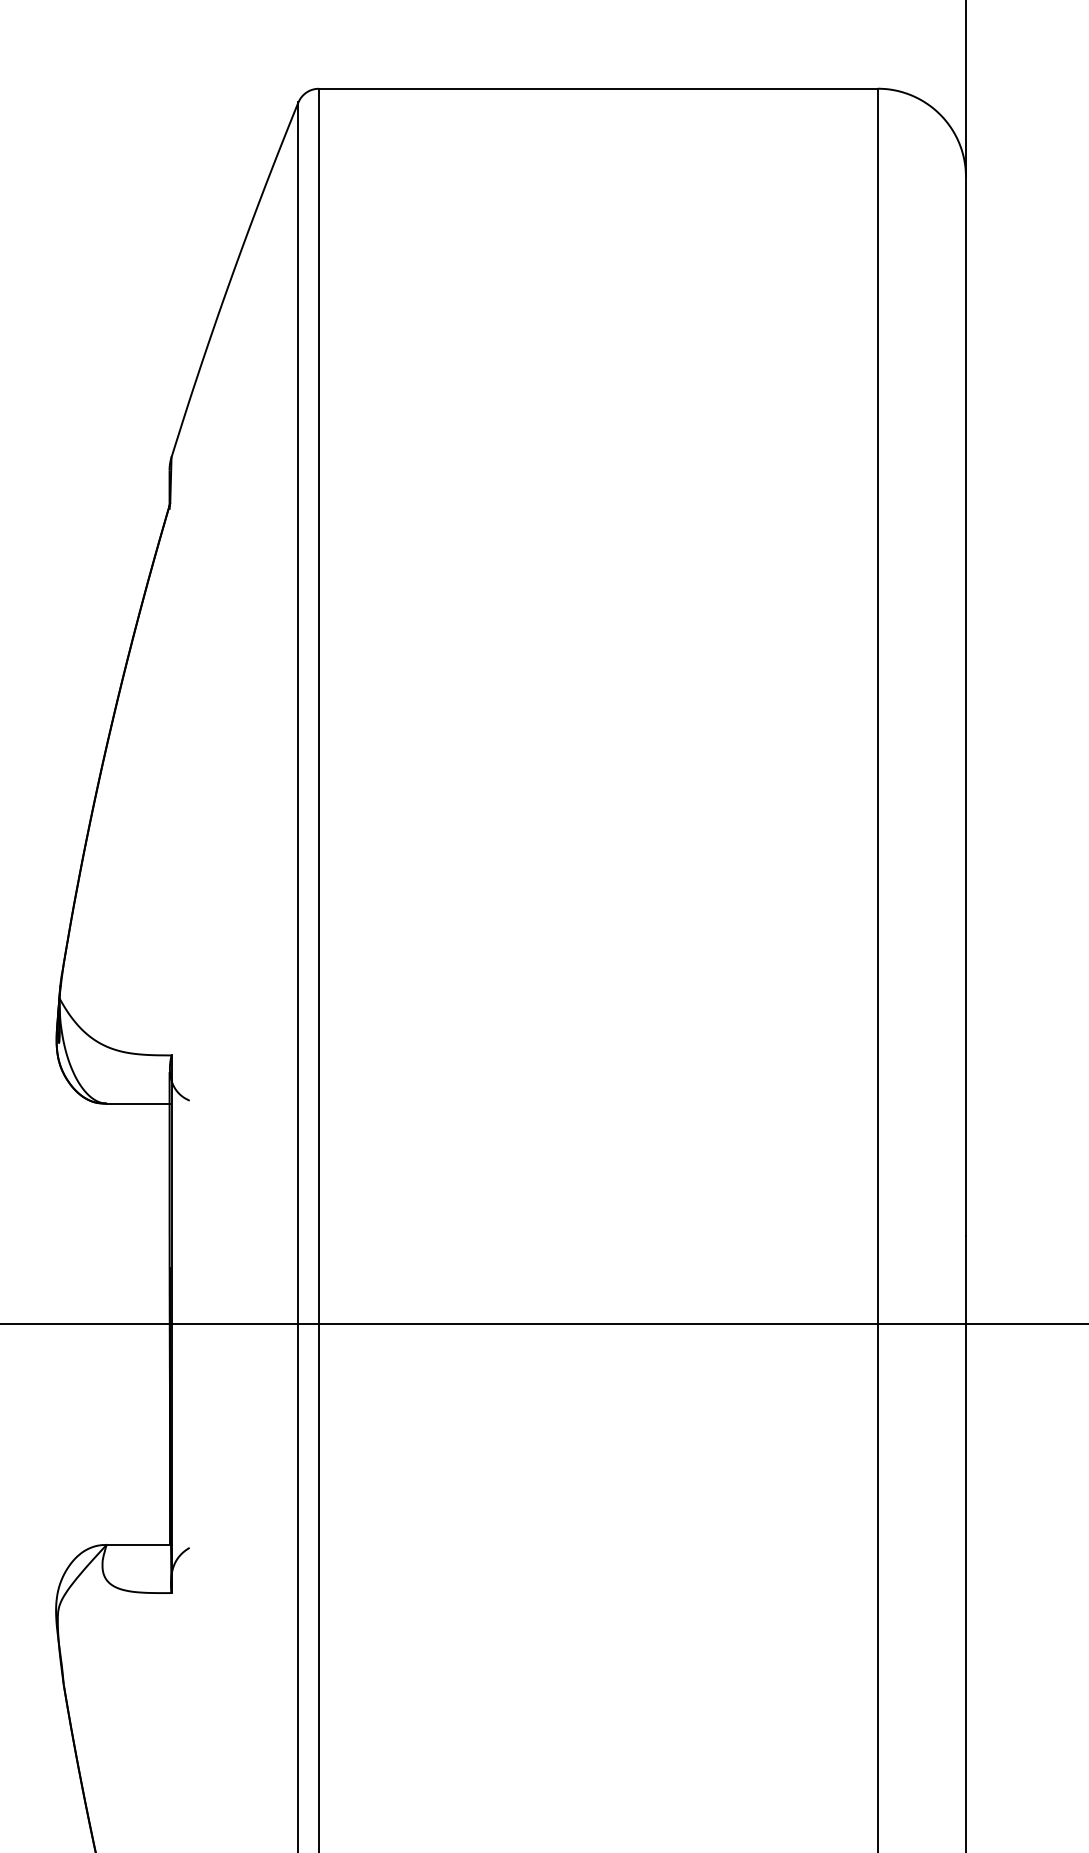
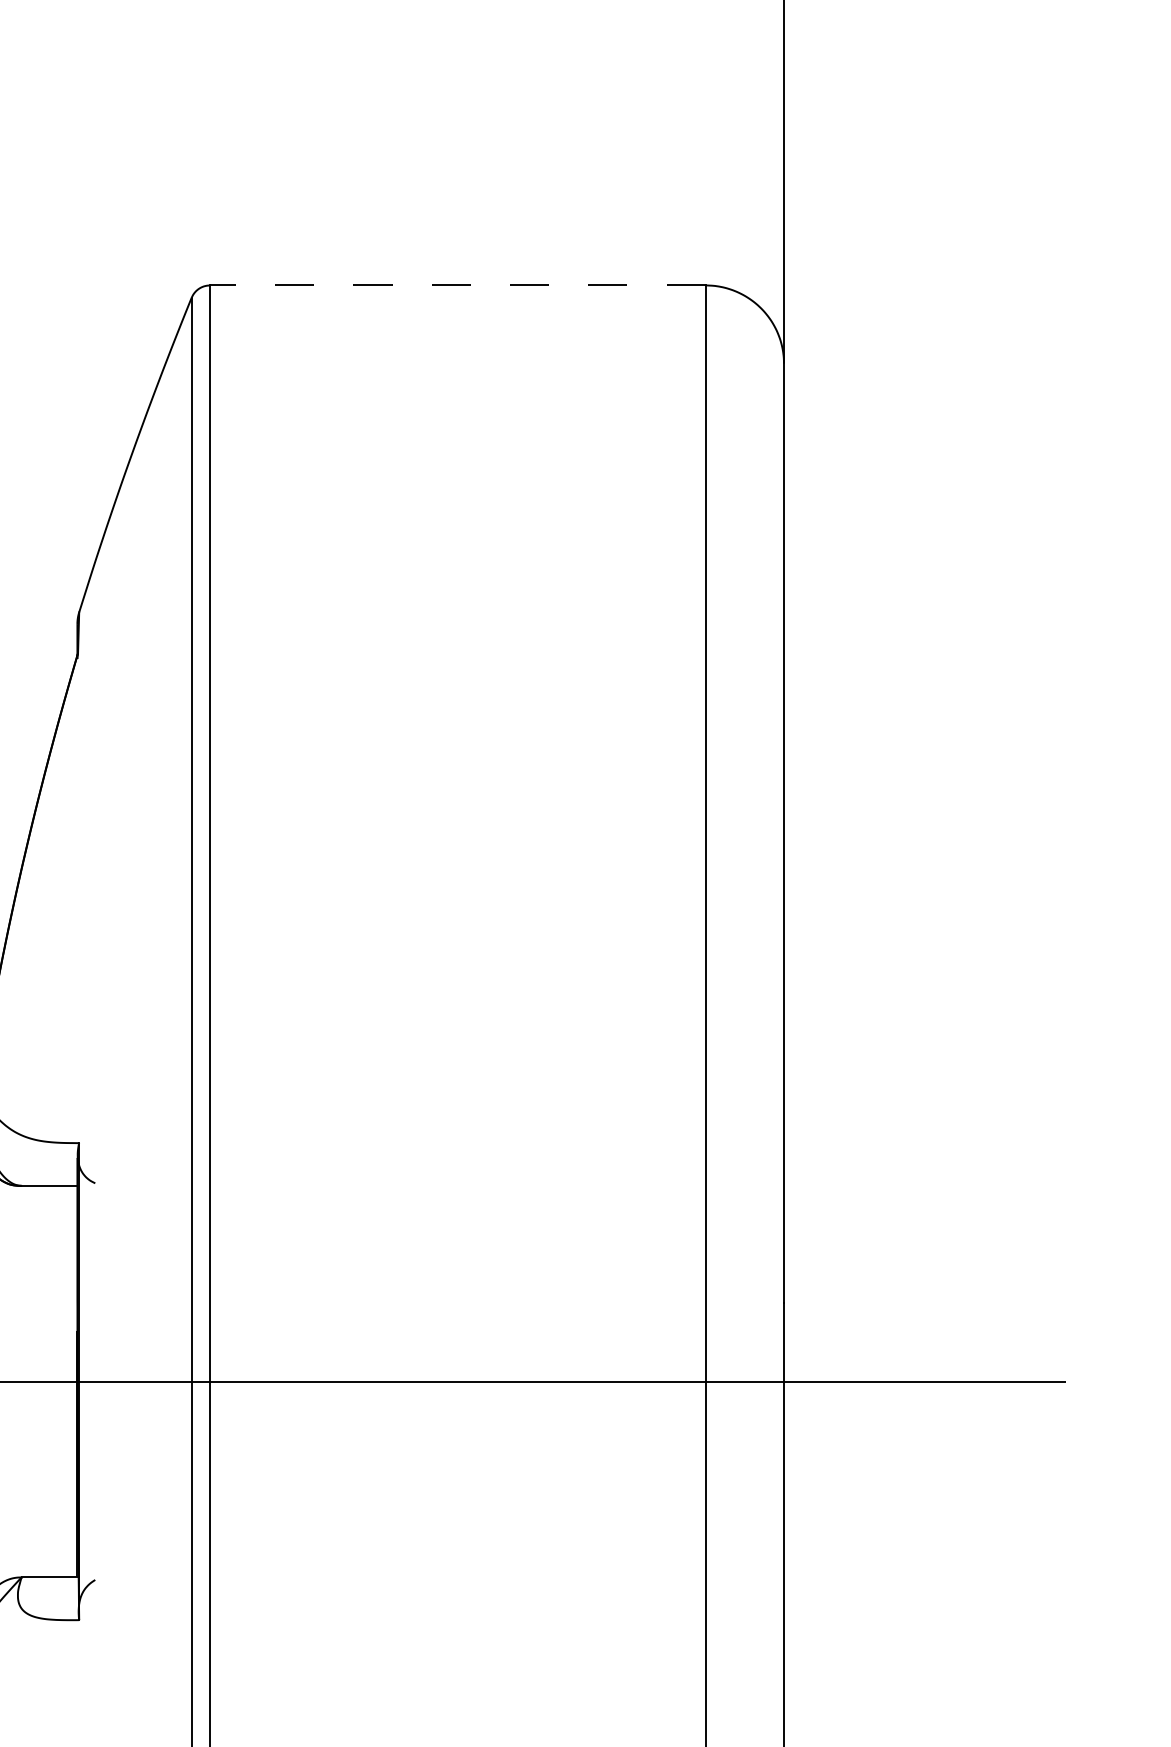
line: (597, 88) -> (457, 285), solid -> dashed

